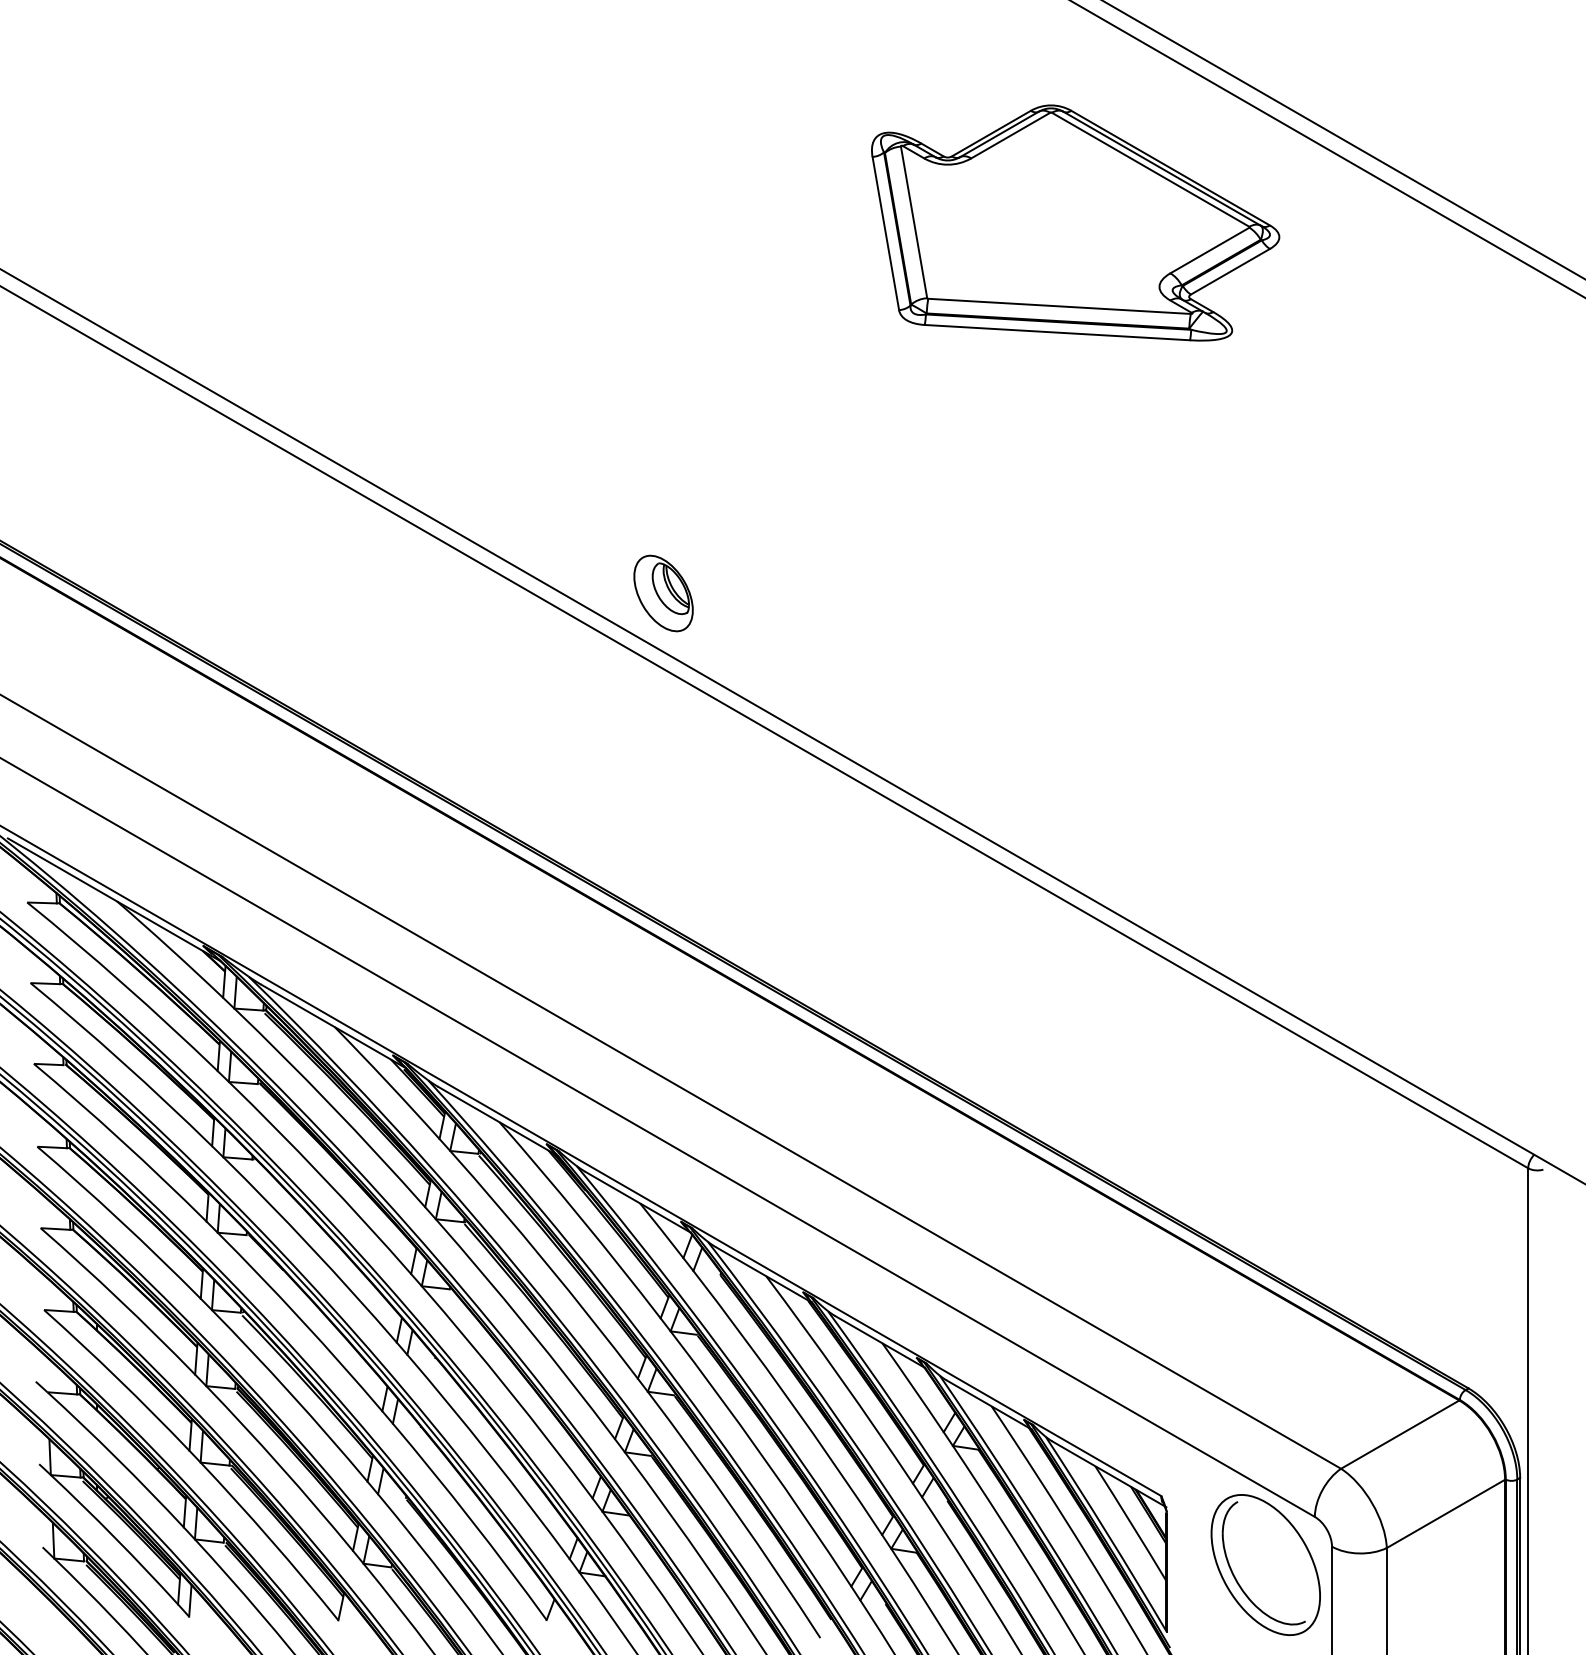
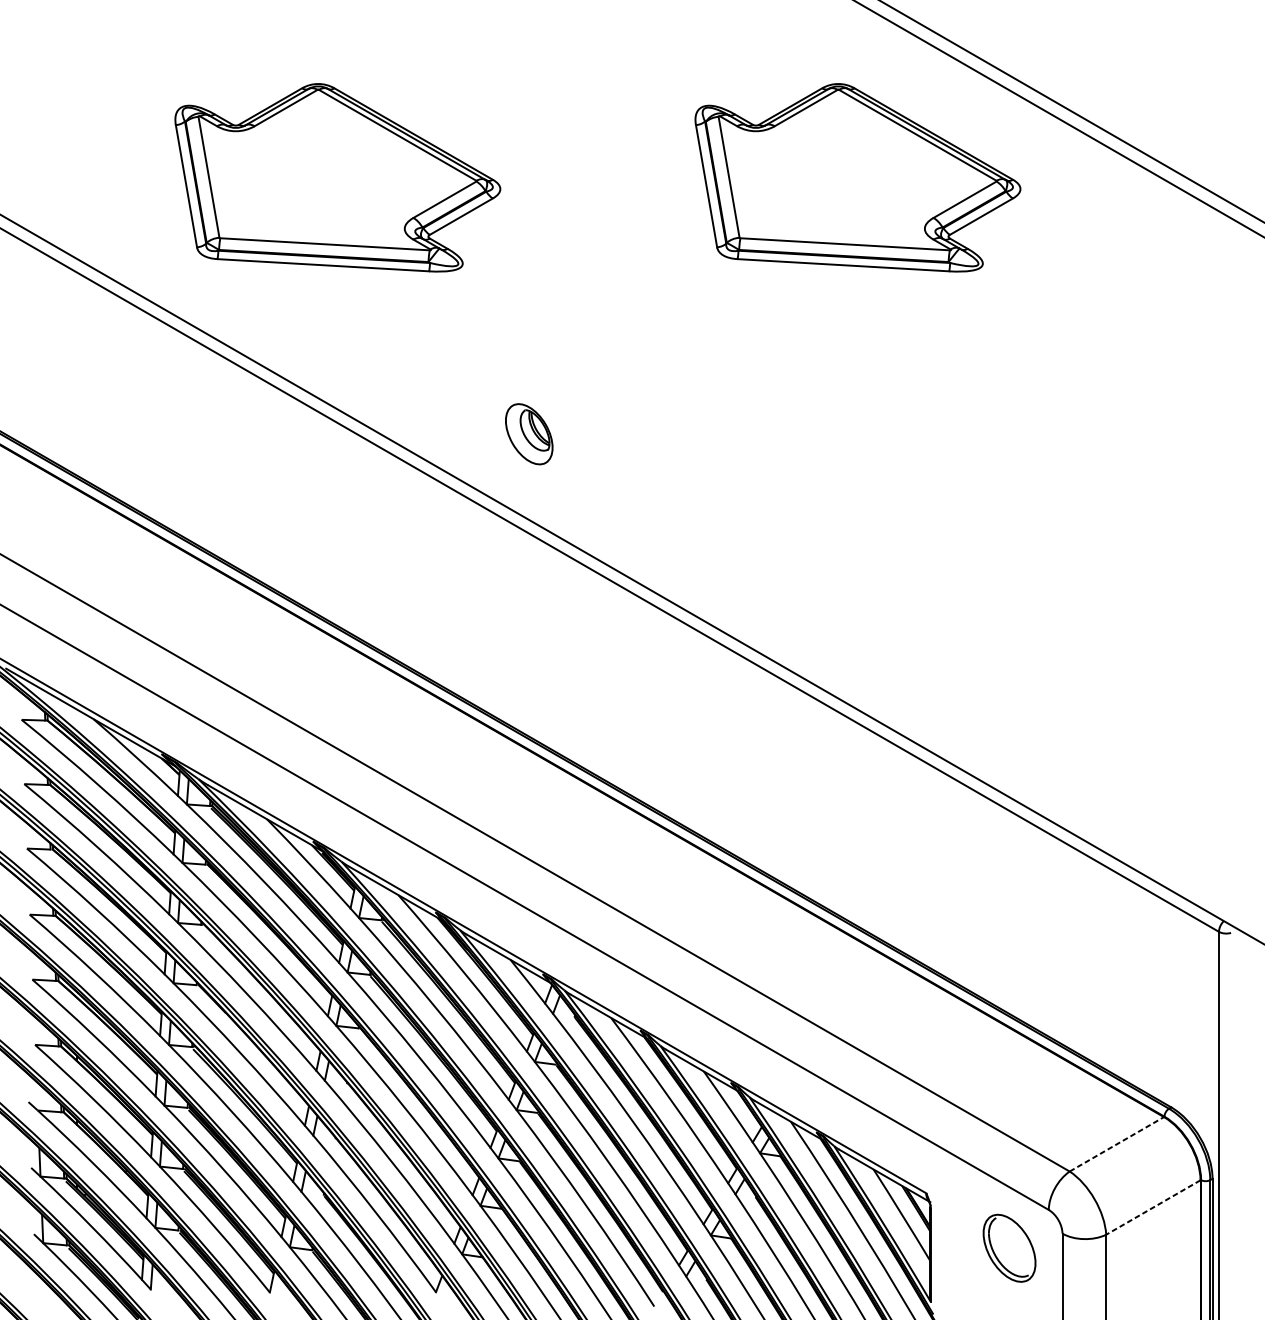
part: (423, 222) -> (337, 177), added
part: (663, 593) -> (529, 434), moved
line: (1400, 1434) -> (1117, 1144), solid -> dashed
line: (1445, 1514) -> (1152, 1208), solid -> dashed
part: (1265, 1564) -> (1009, 1247), size x0.6

